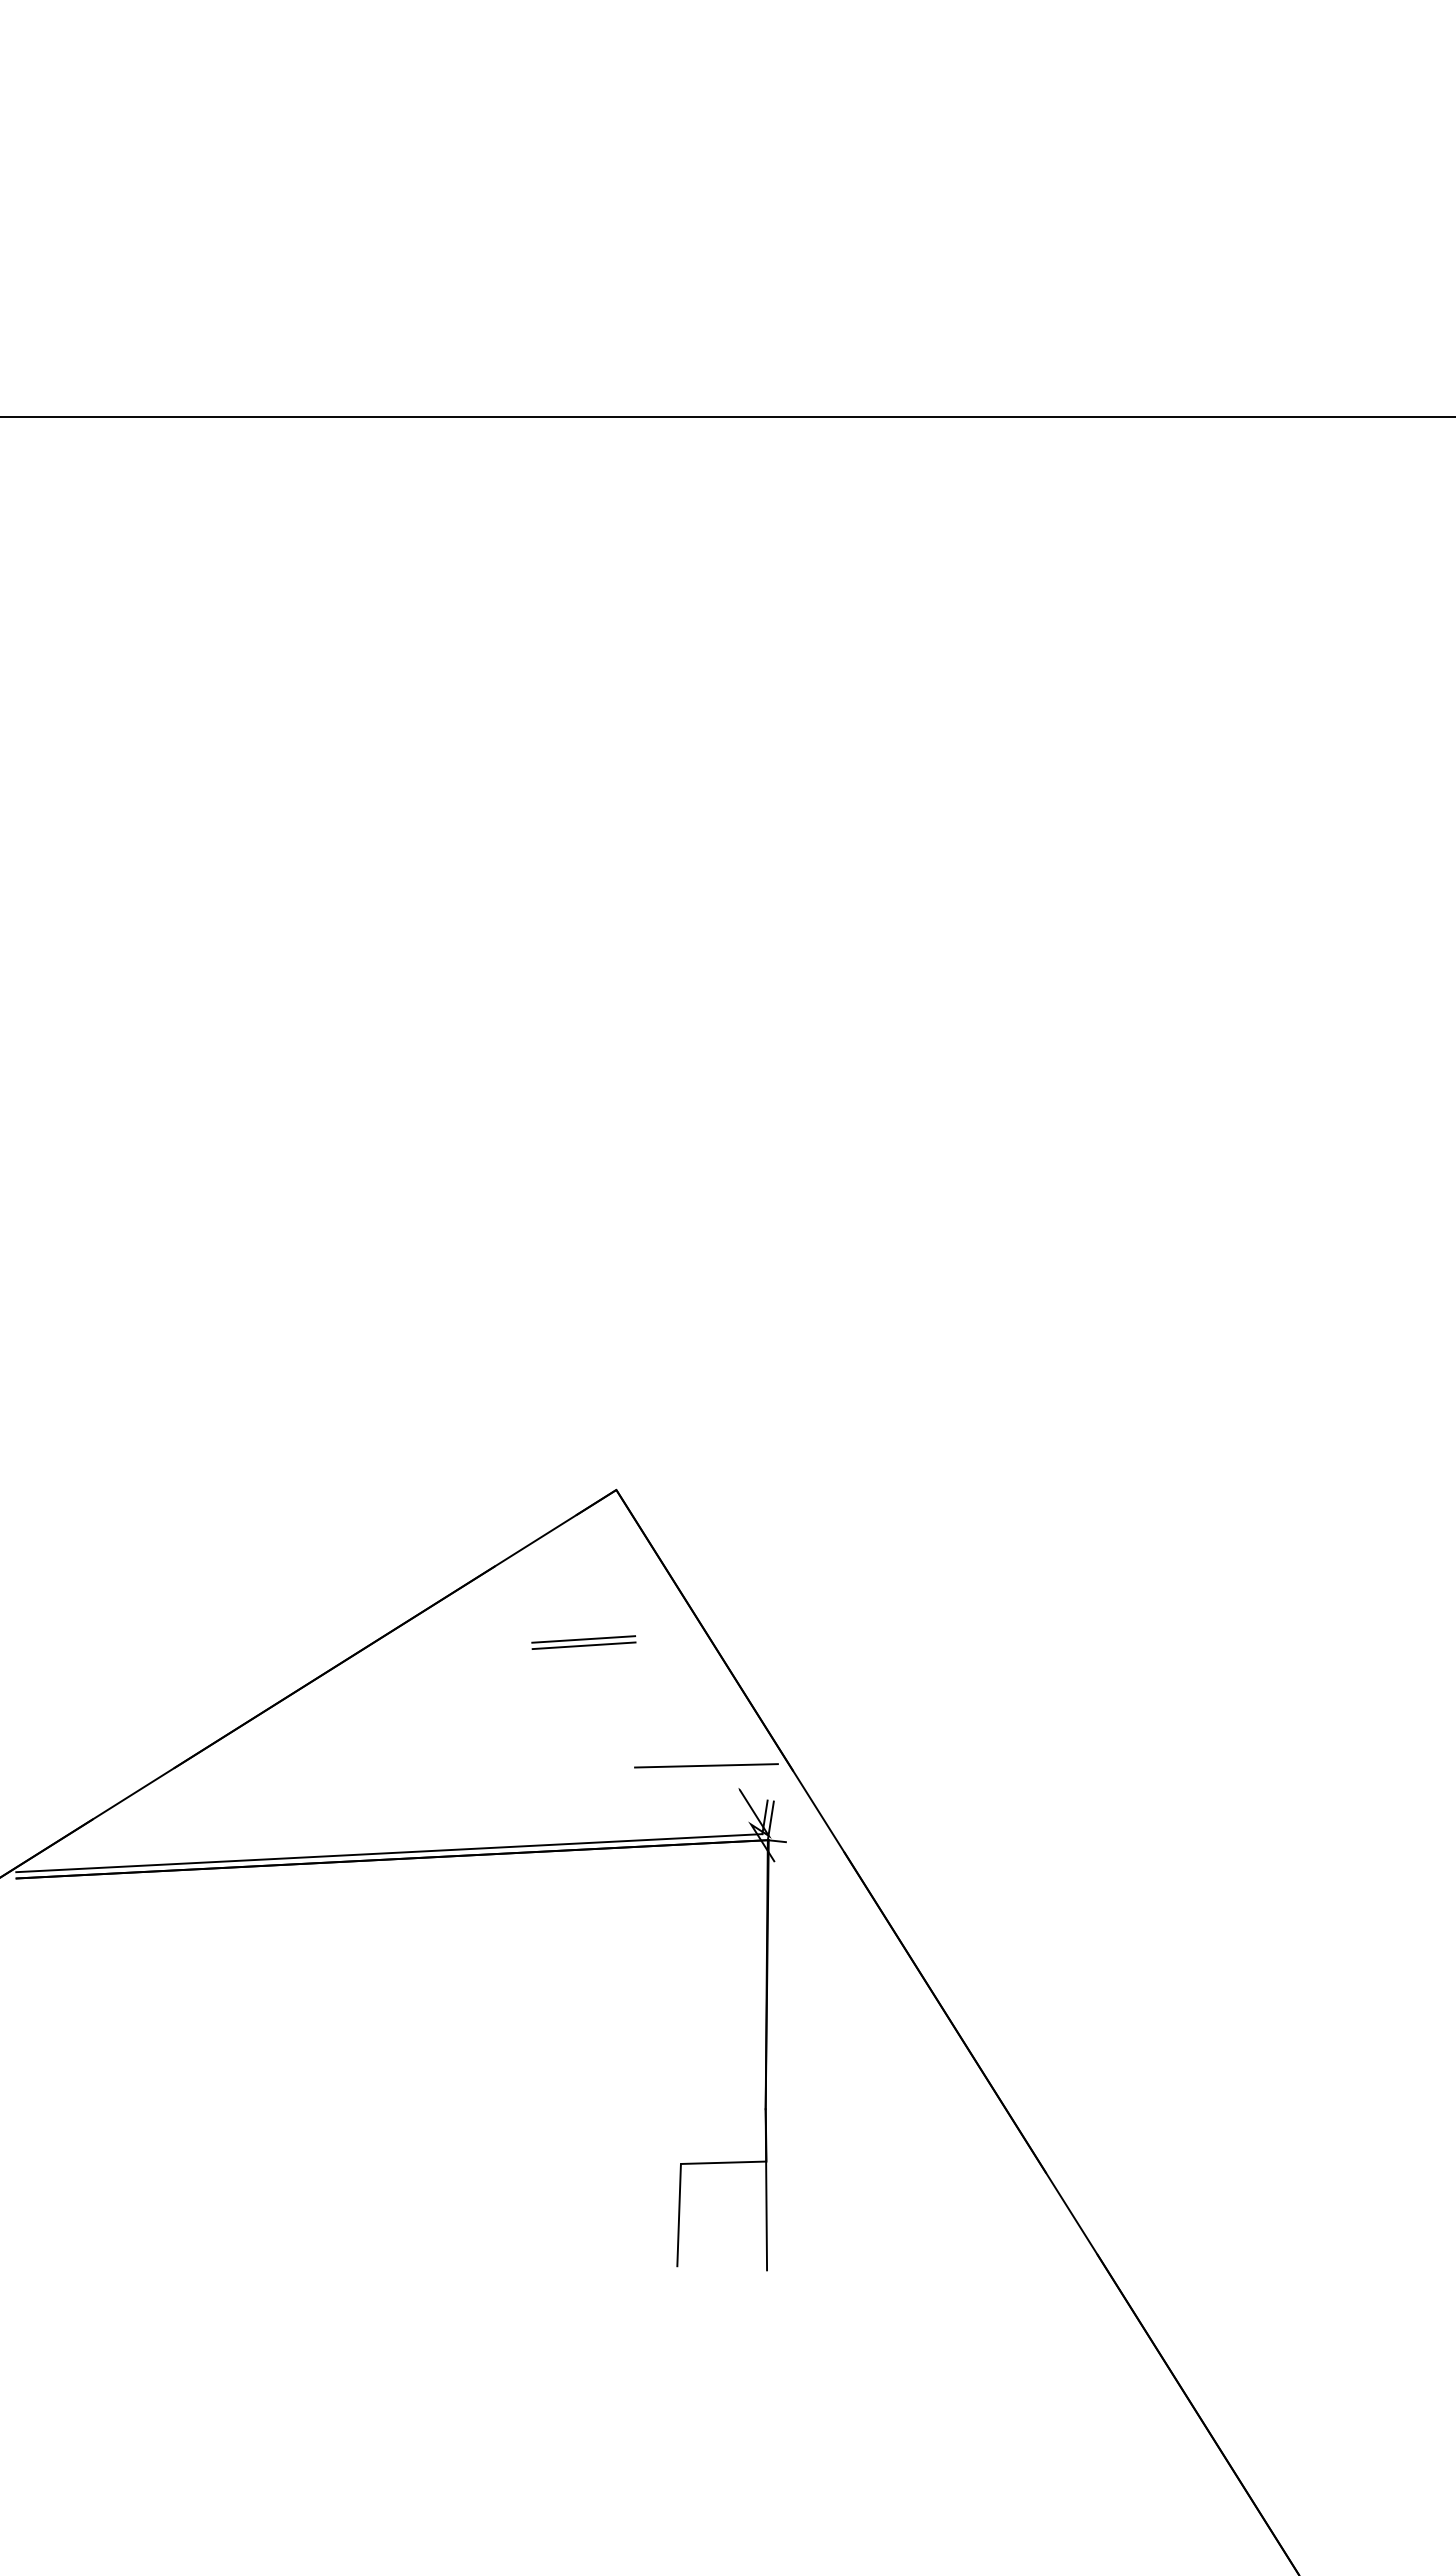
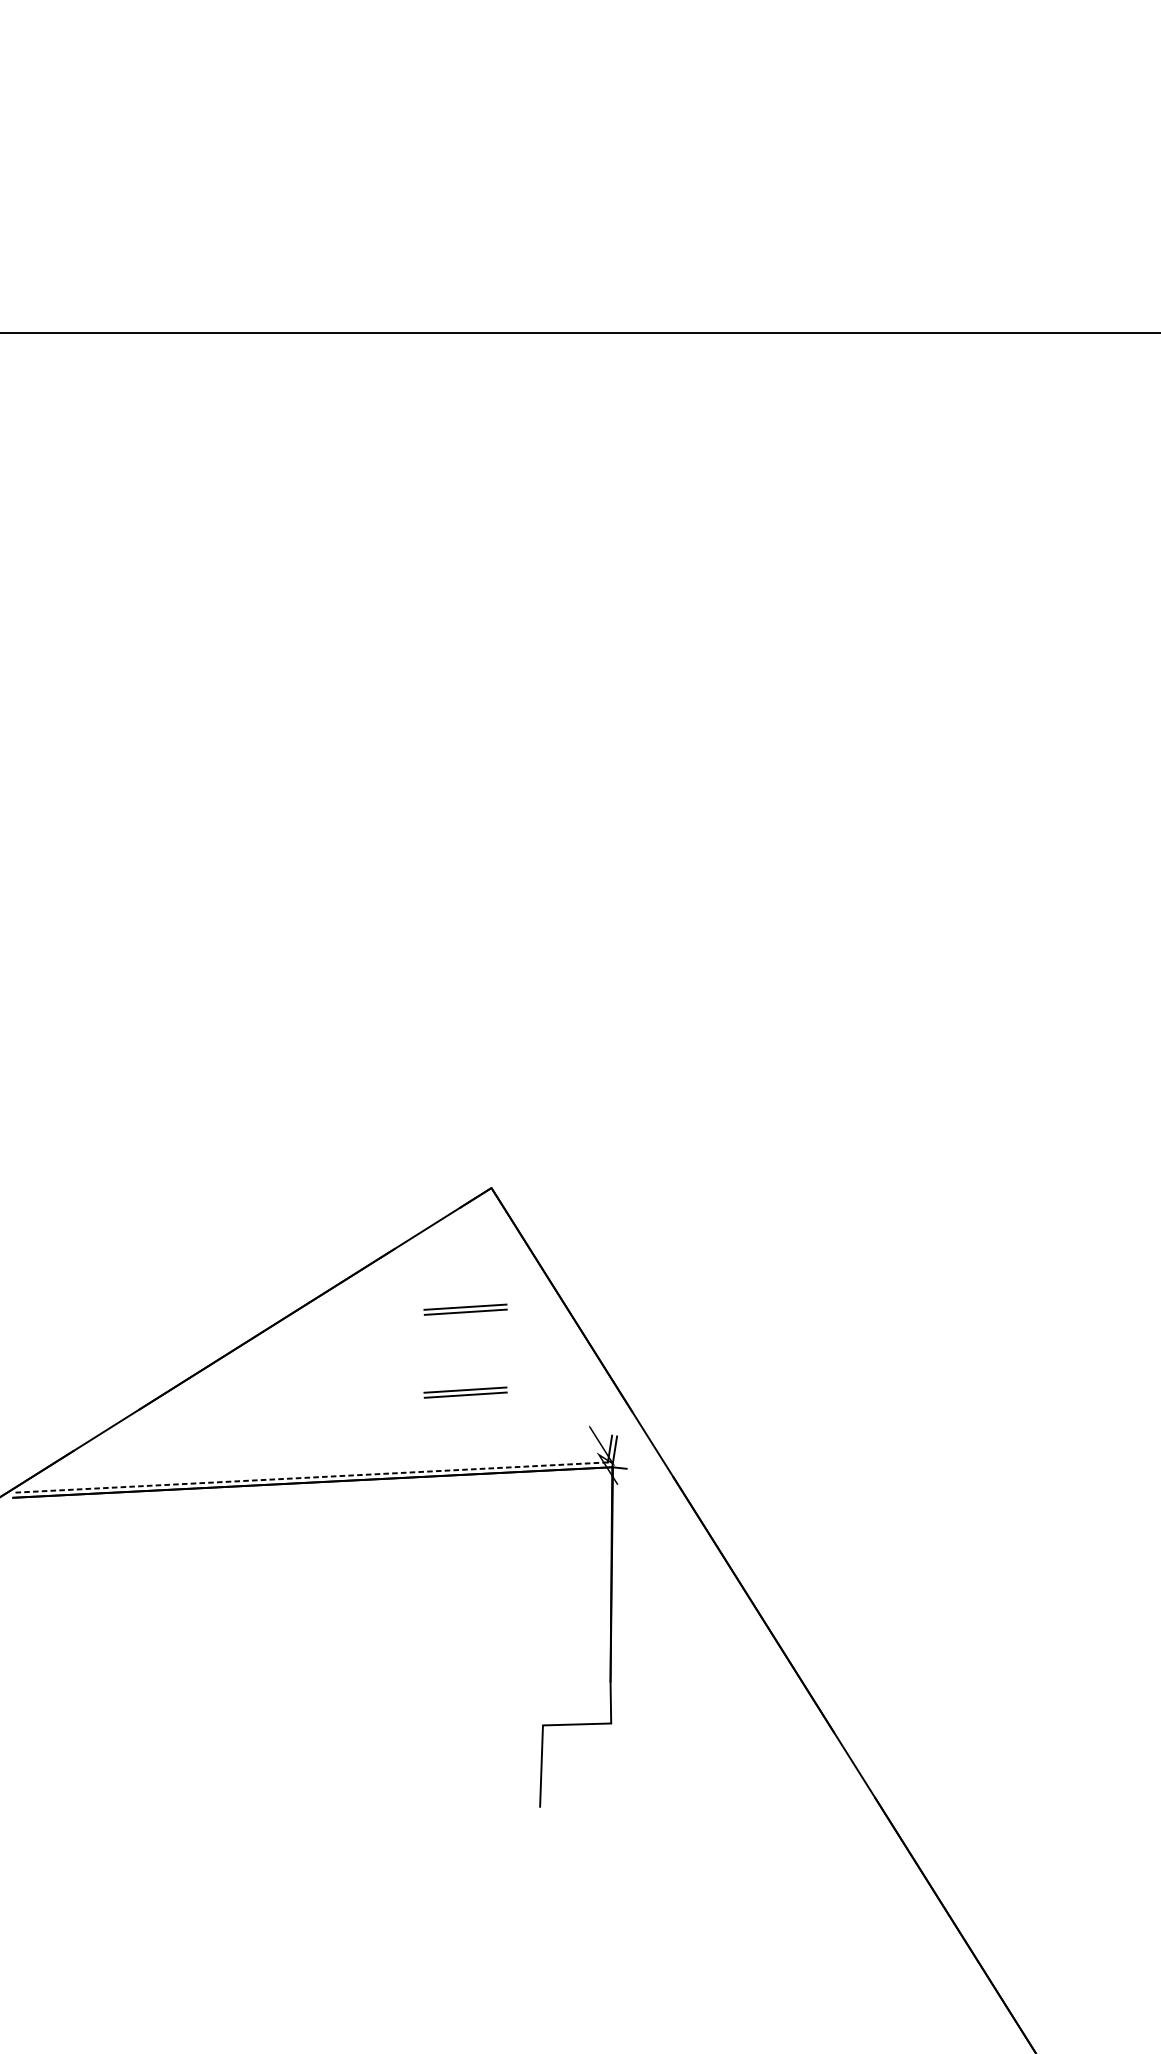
part: (583, 1746) -> (465, 1392), added
line: (706, 1765) -> (563, 1407), removed
line: (389, 1853) -> (310, 1477), solid -> dashed
line: (766, 2189) -> (611, 1745), removed

